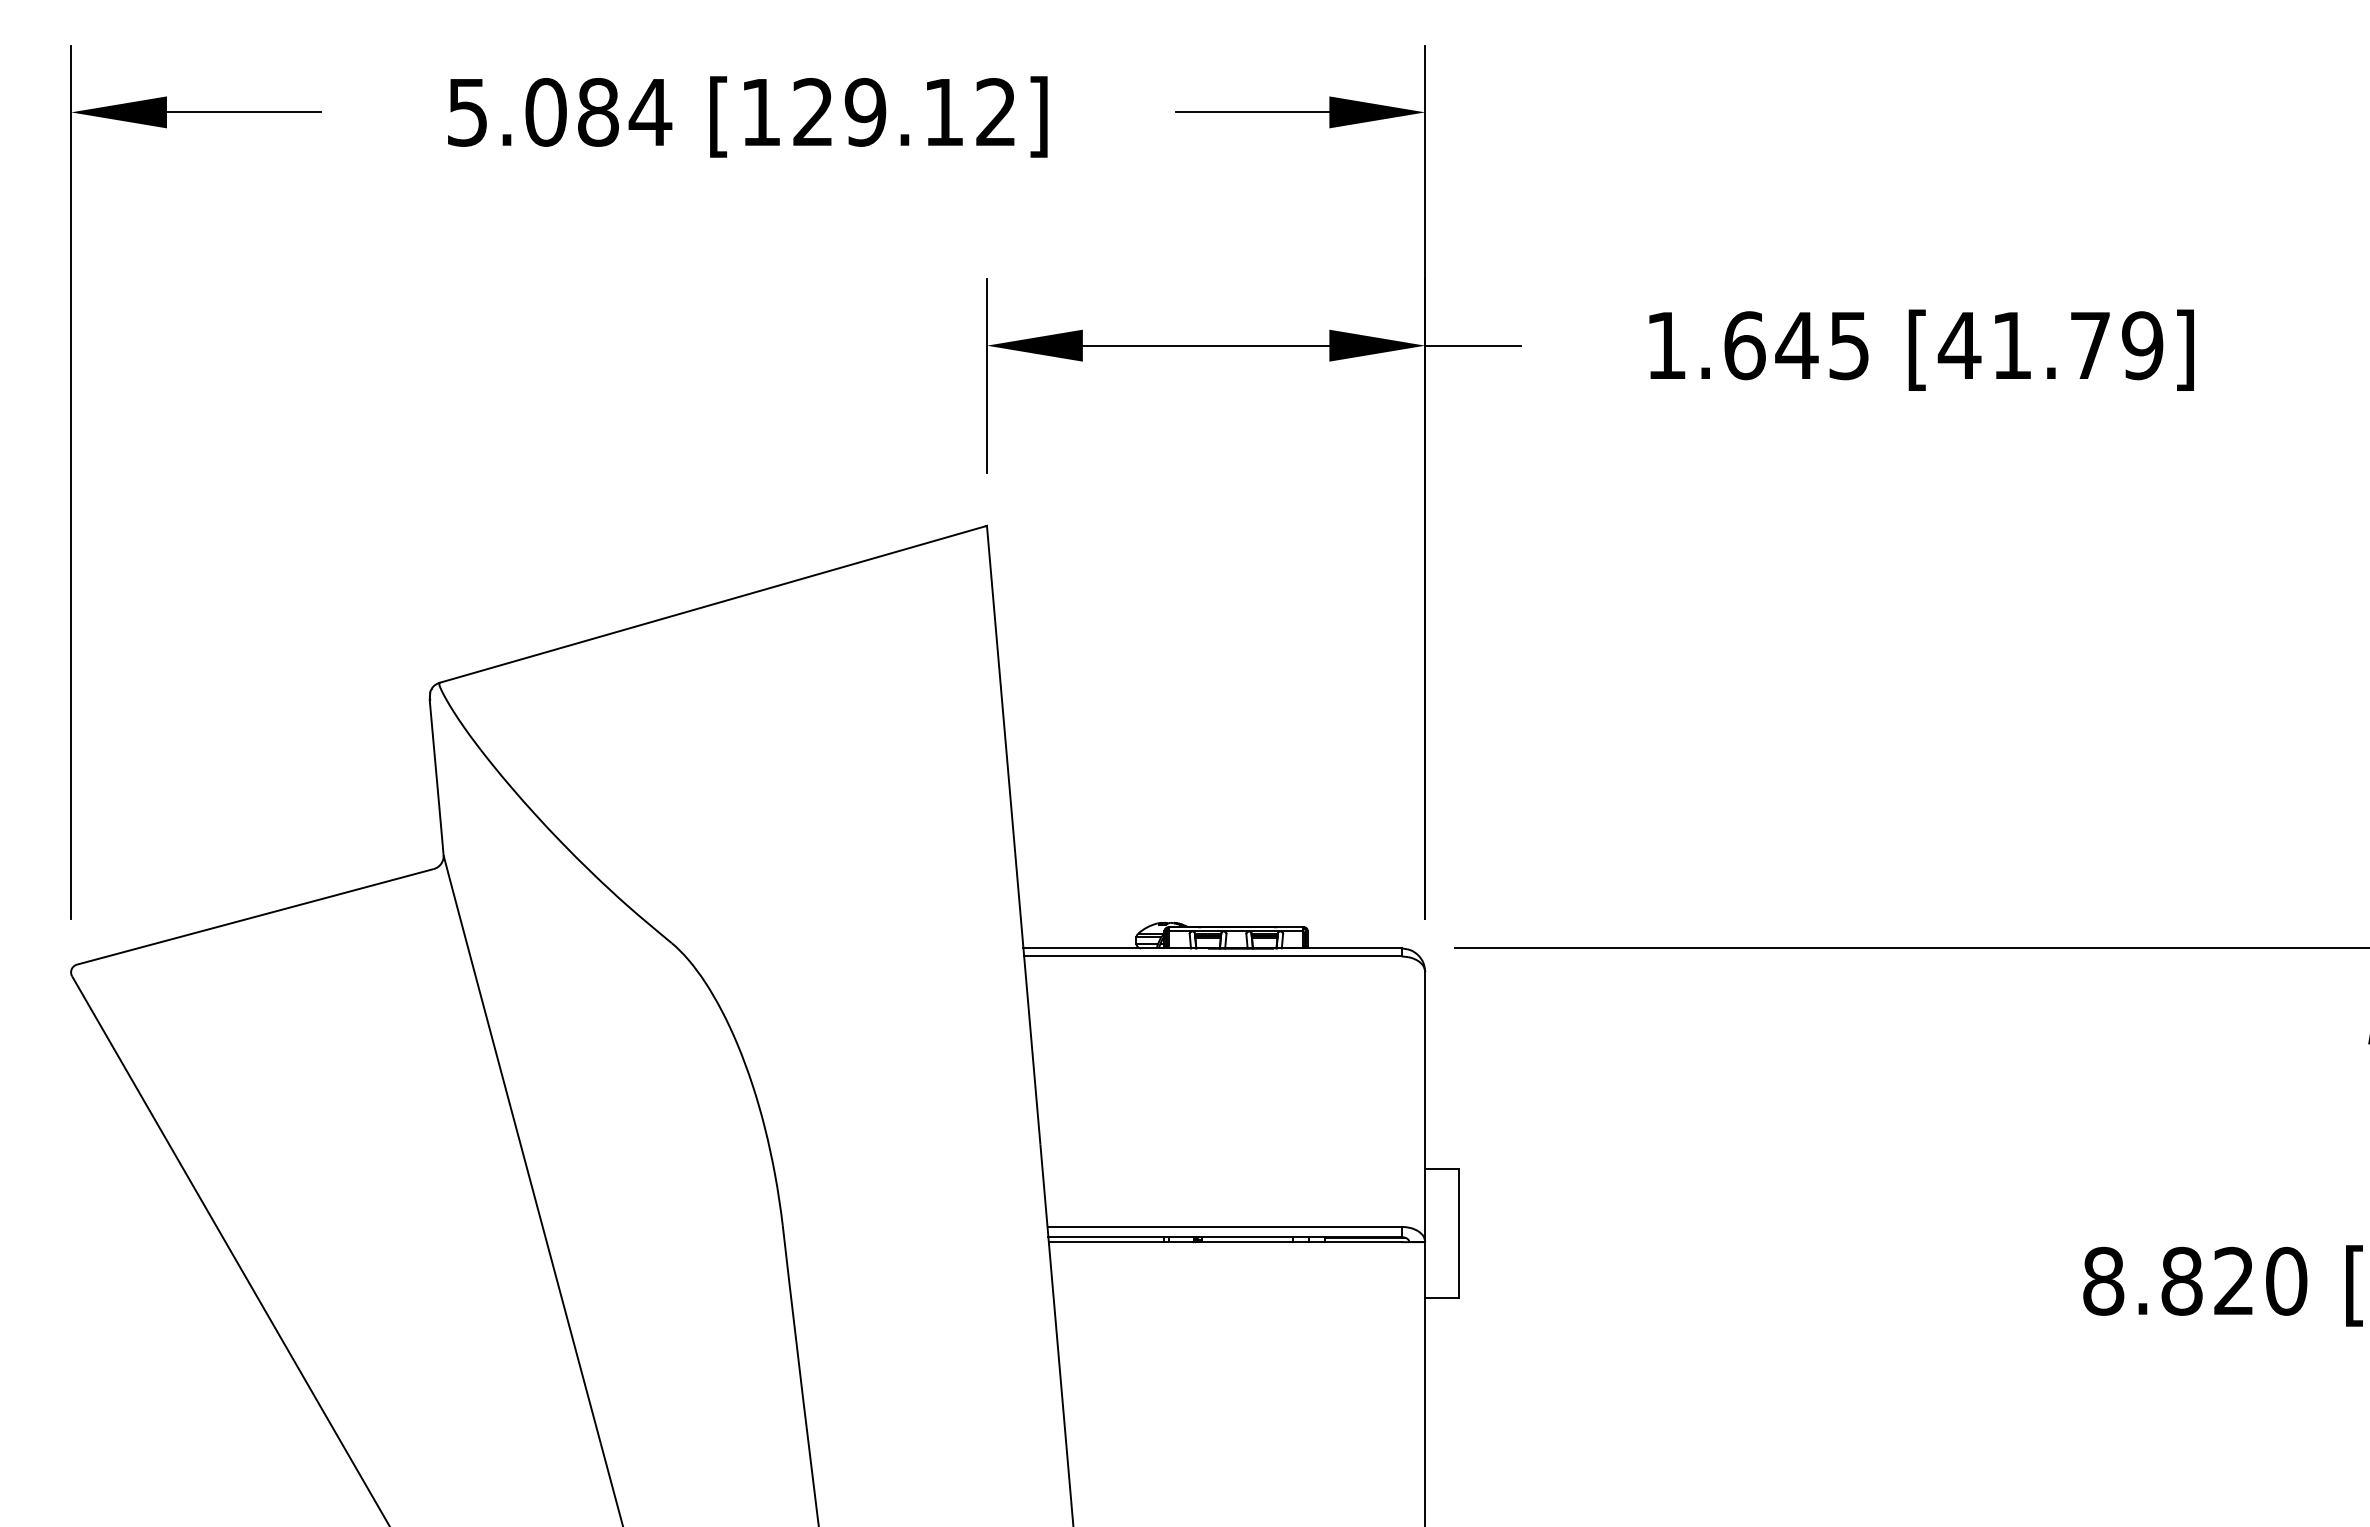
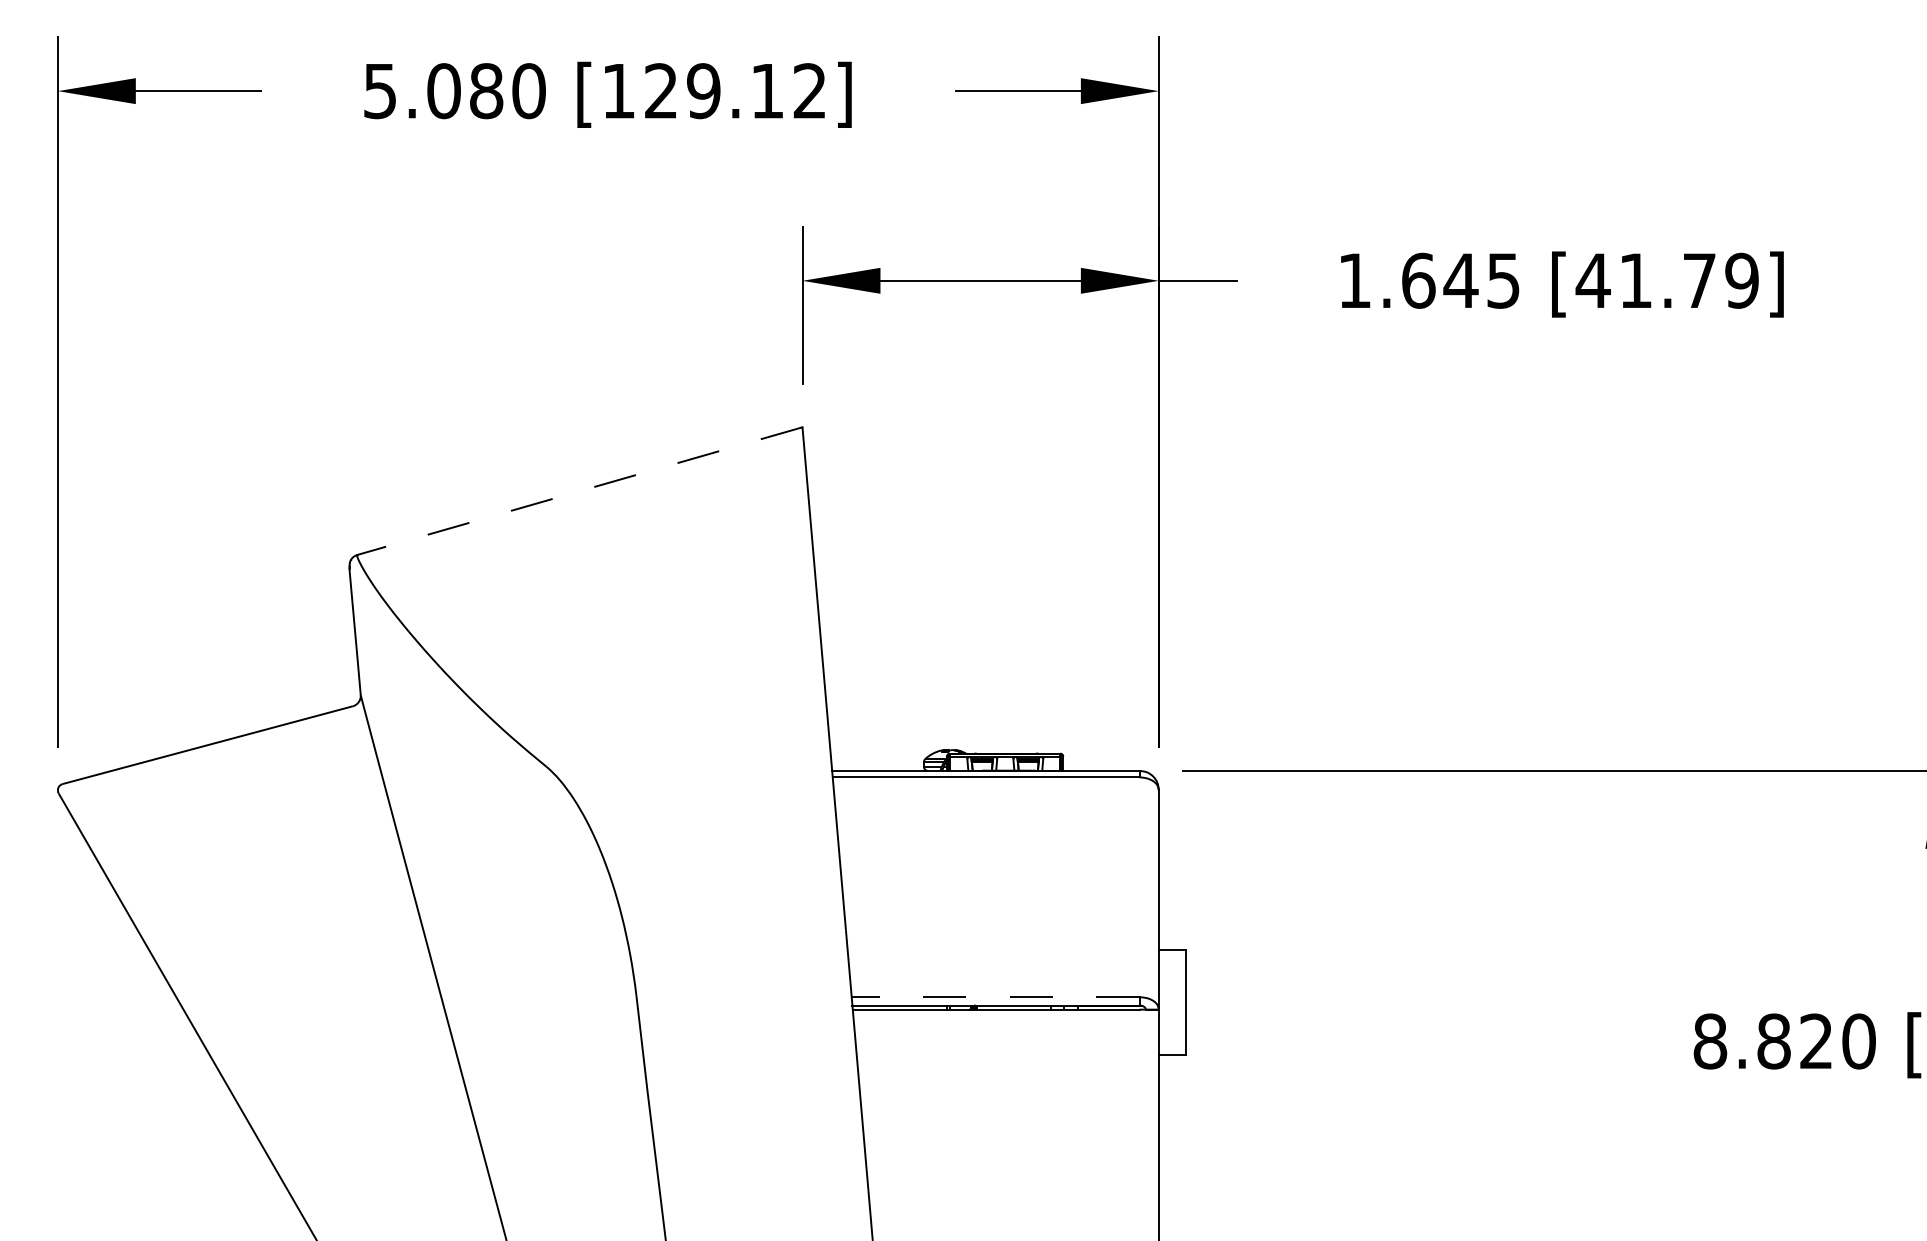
text: (650, 112) -> (528, 91), 5.084 -> 5.080
line: (713, 604) -> (580, 491), solid -> dashed
line: (1224, 1226) -> (995, 996), solid -> dashed

